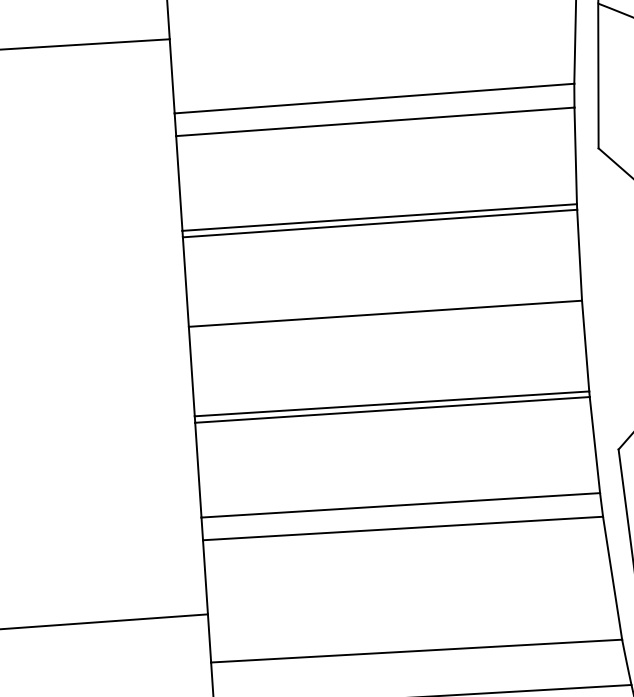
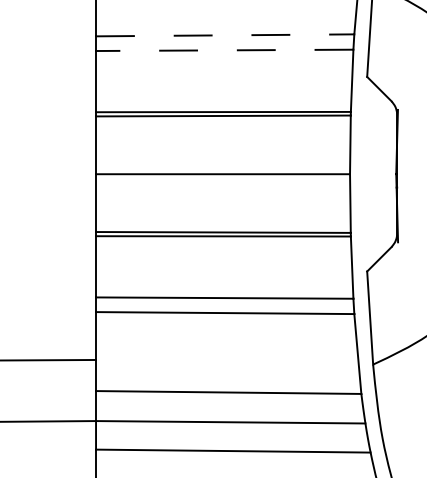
line: (374, 98) -> (225, 35), solid -> dashed
line: (374, 122) -> (224, 50), solid -> dashed

